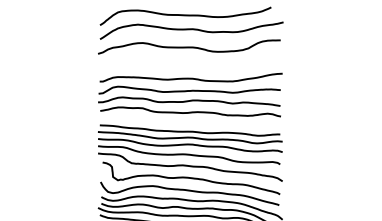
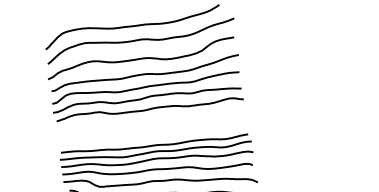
part: (190, 94) -> (147, 90), moved

